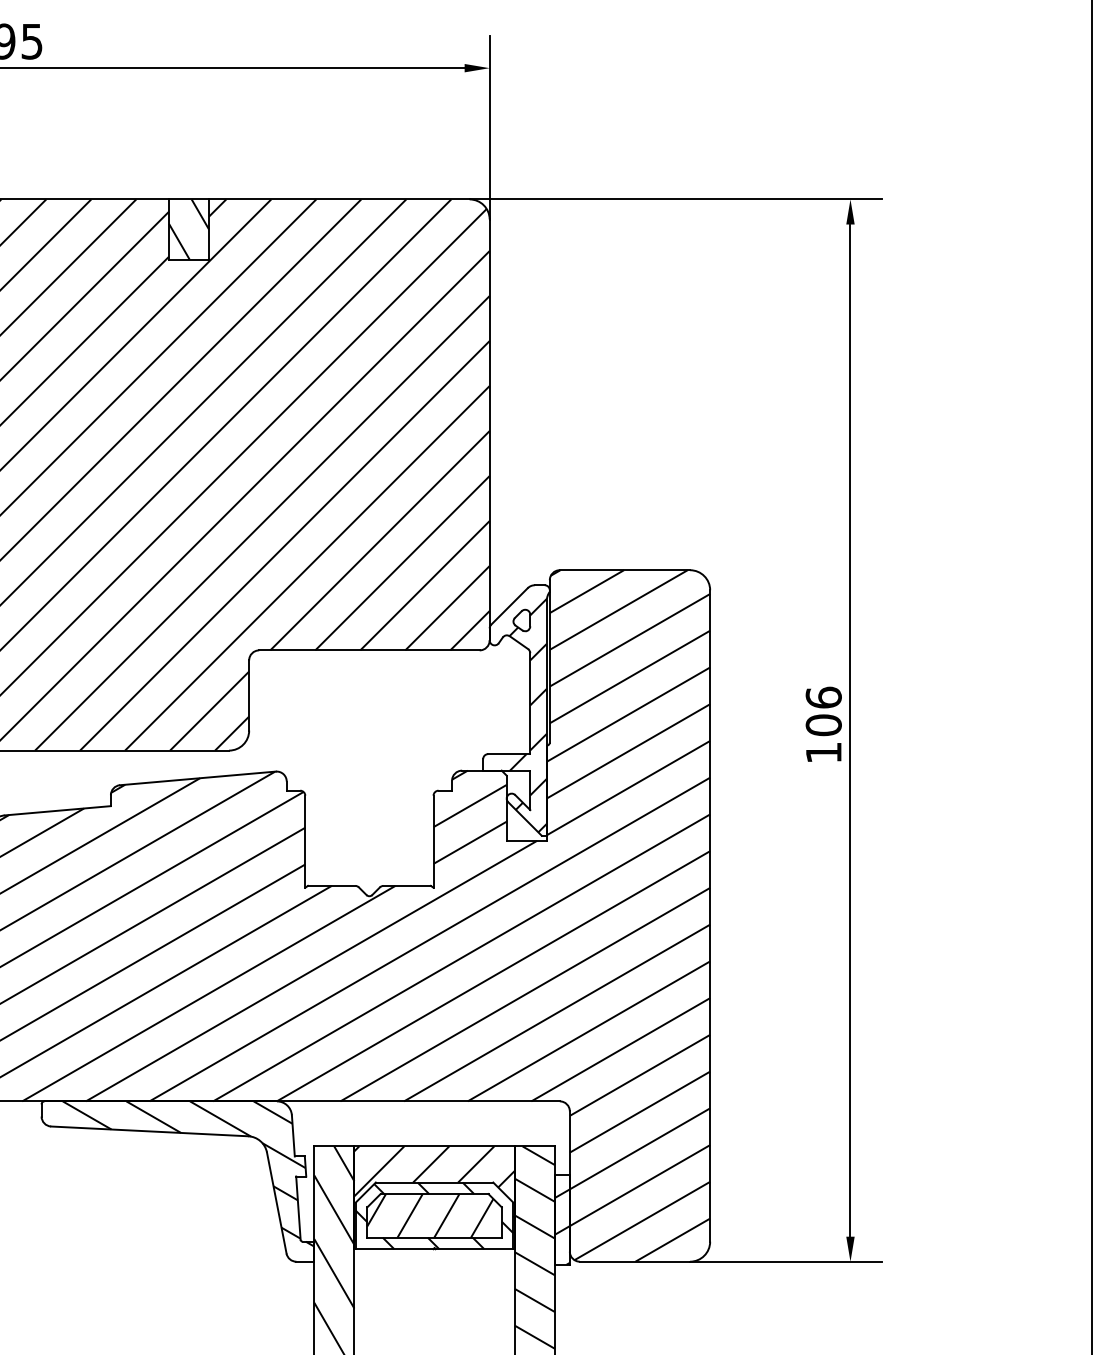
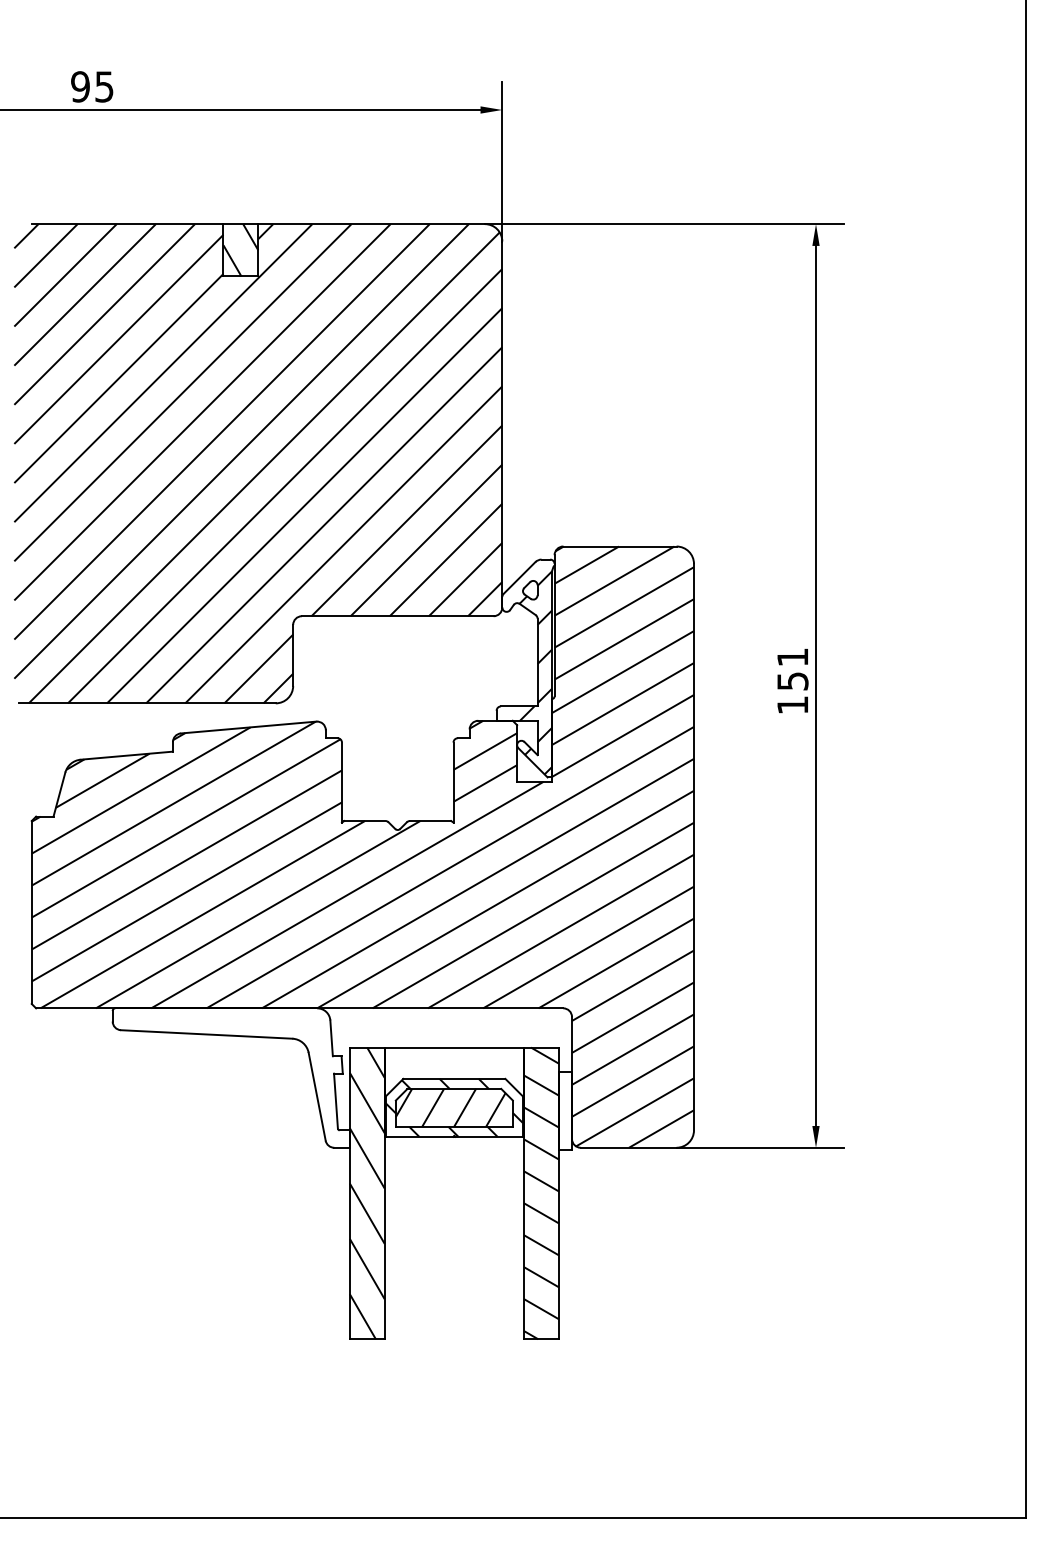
text: (823, 710) -> (792, 668), 106 -> 151
hatch: (188, 1173) -> (240, 1071), removed
hatch: (434, 1193) -> (454, 1088), removed
hatch: (562, 1226) -> (565, 1117), removed

